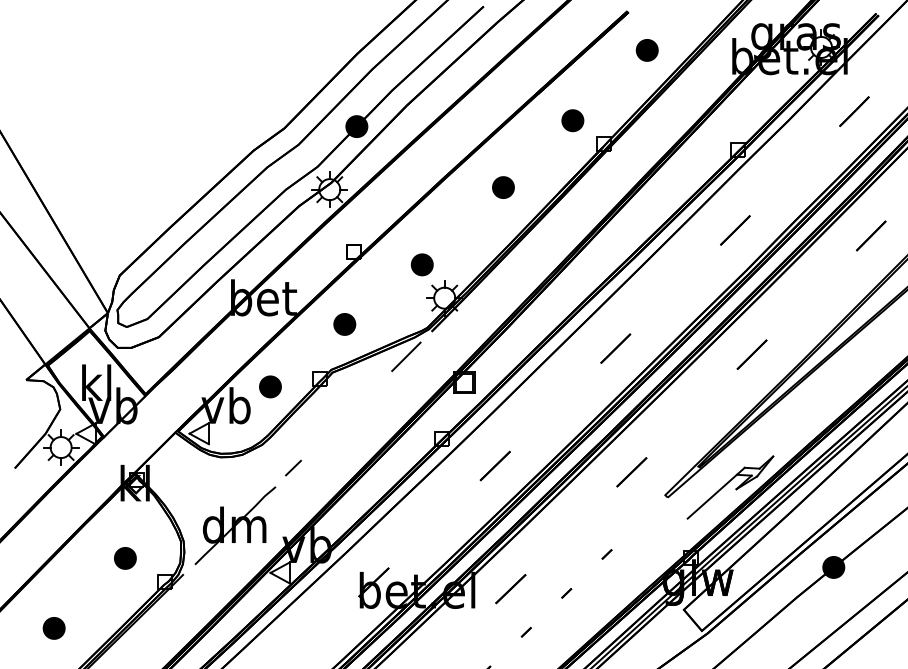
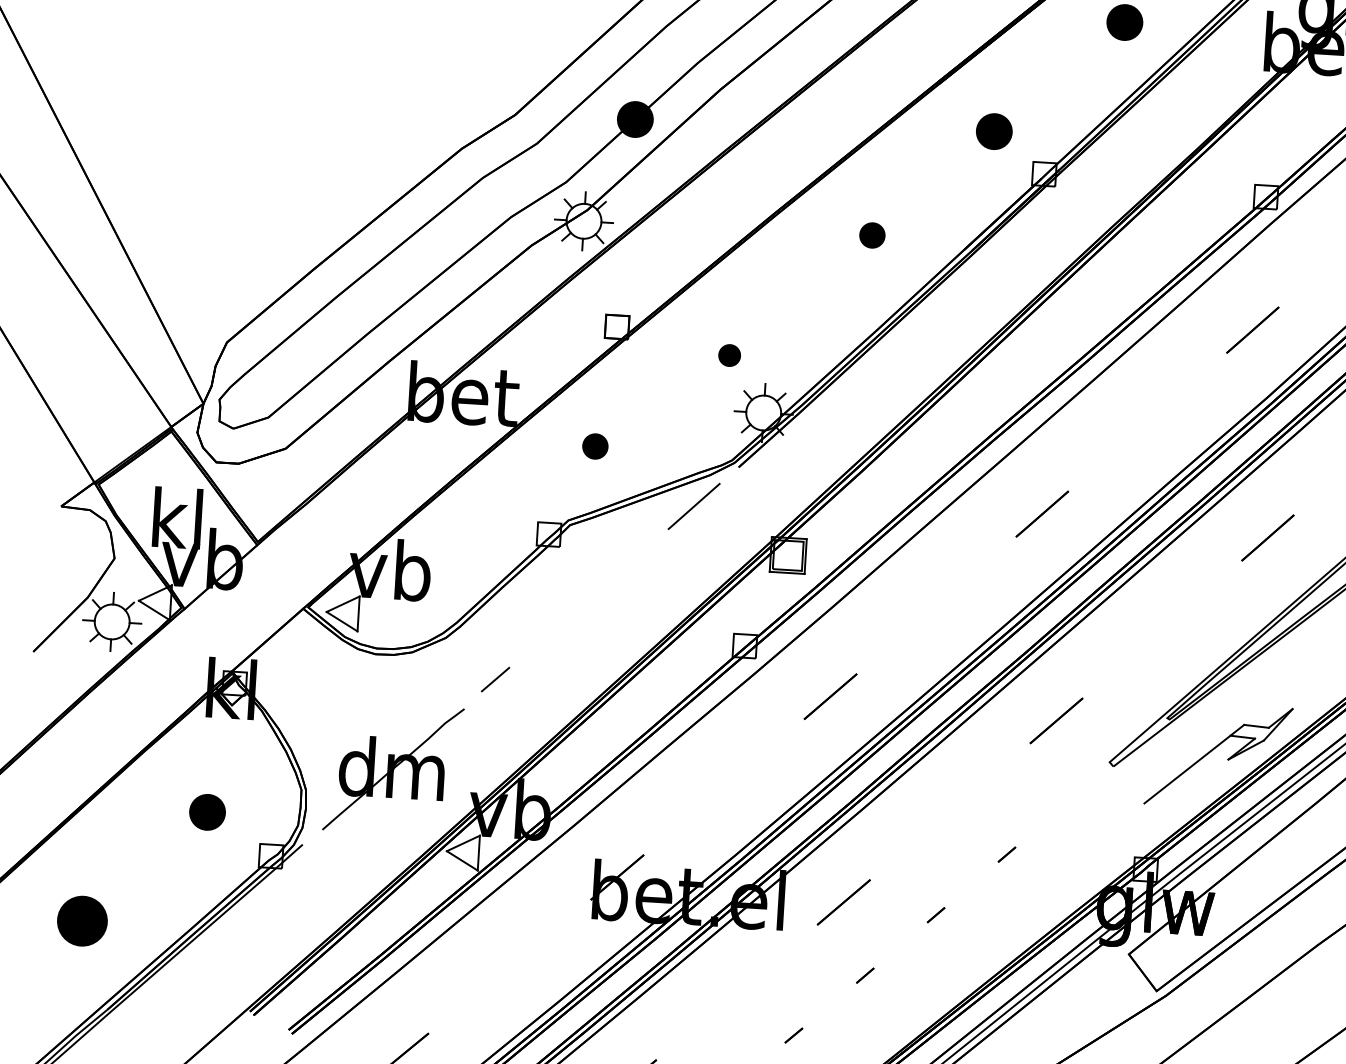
part: (503, 187) -> (872, 235), size x0.7
part: (421, 264) -> (728, 354), size x0.6
part: (344, 324) -> (594, 446), size x0.7
part: (270, 386) -> (465, 541), removed
part: (53, 628) -> (81, 921), size x1.4

